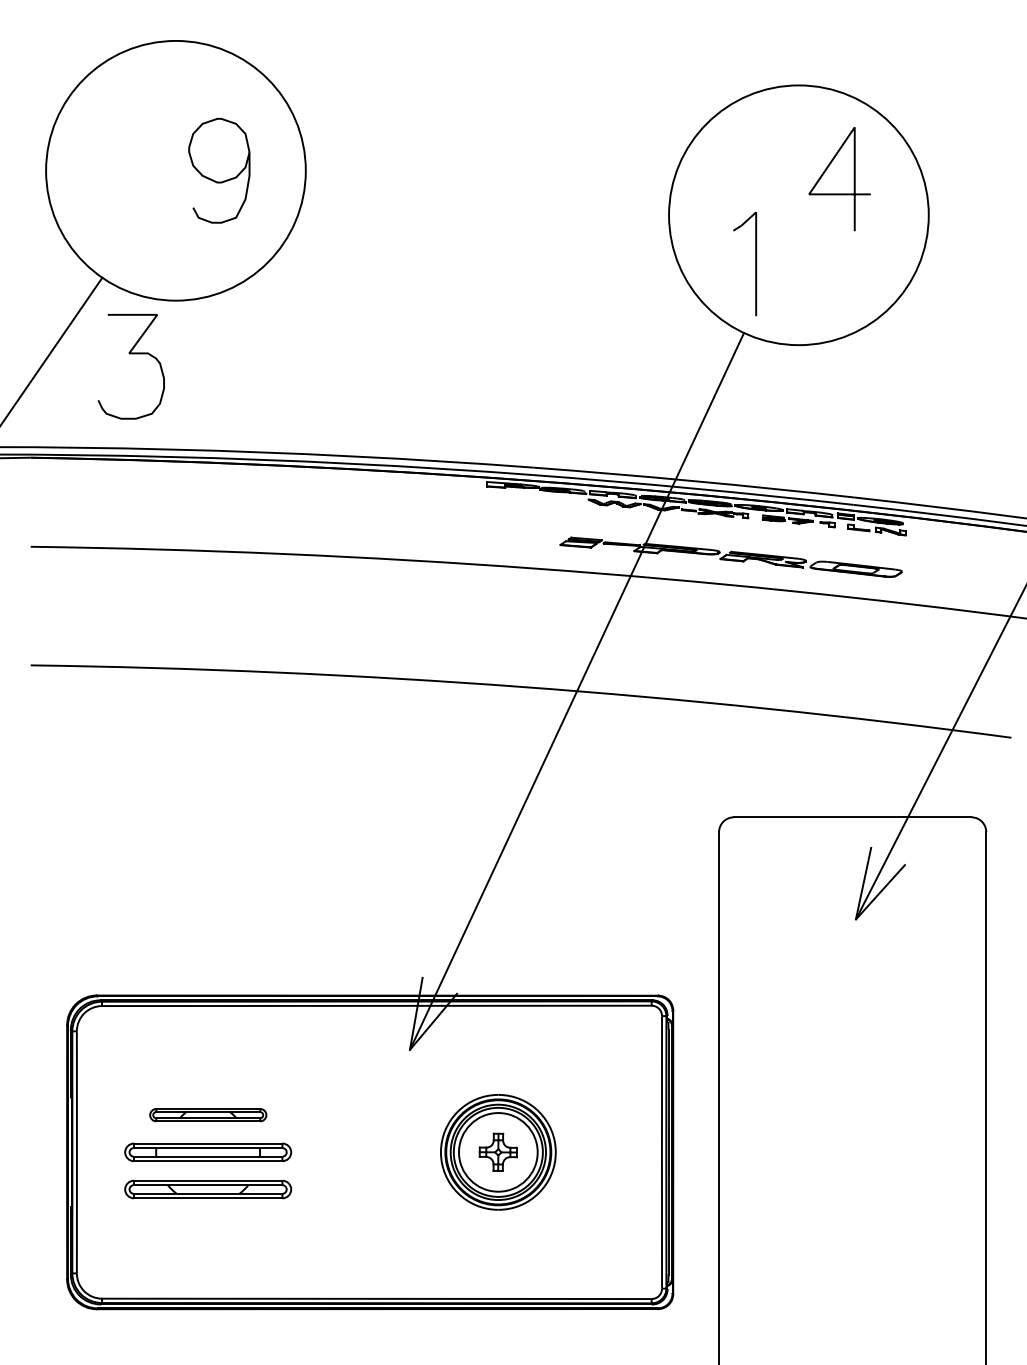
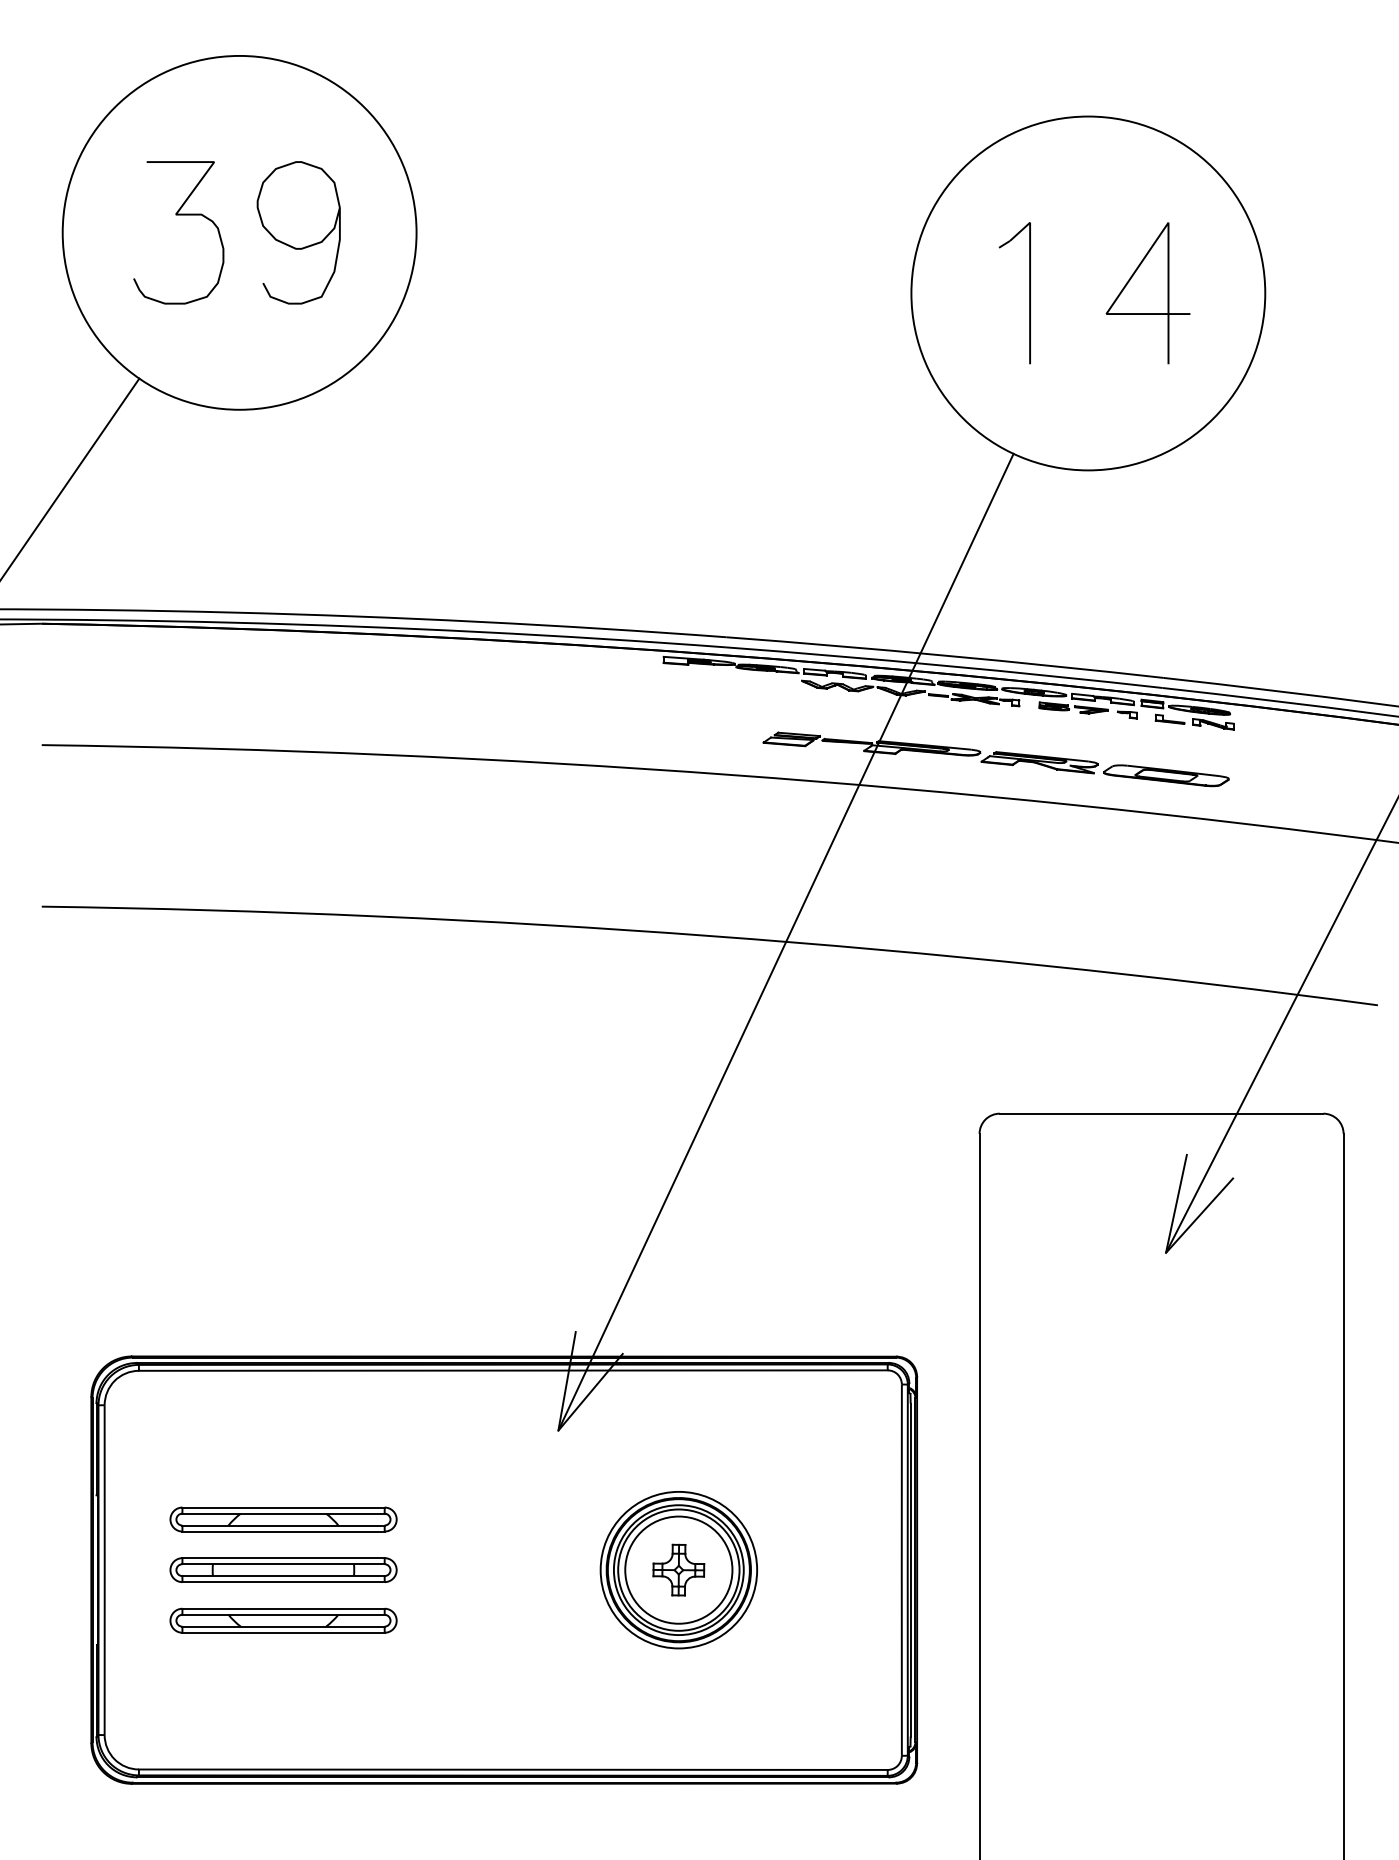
line: (853, 179) -> (1166, 293), moved
part: (755, 263) -> (1029, 292), moved
curve: (130, 354) -> (177, 216), moved
part: (208, 1114) -> (283, 1518), size x1.43

